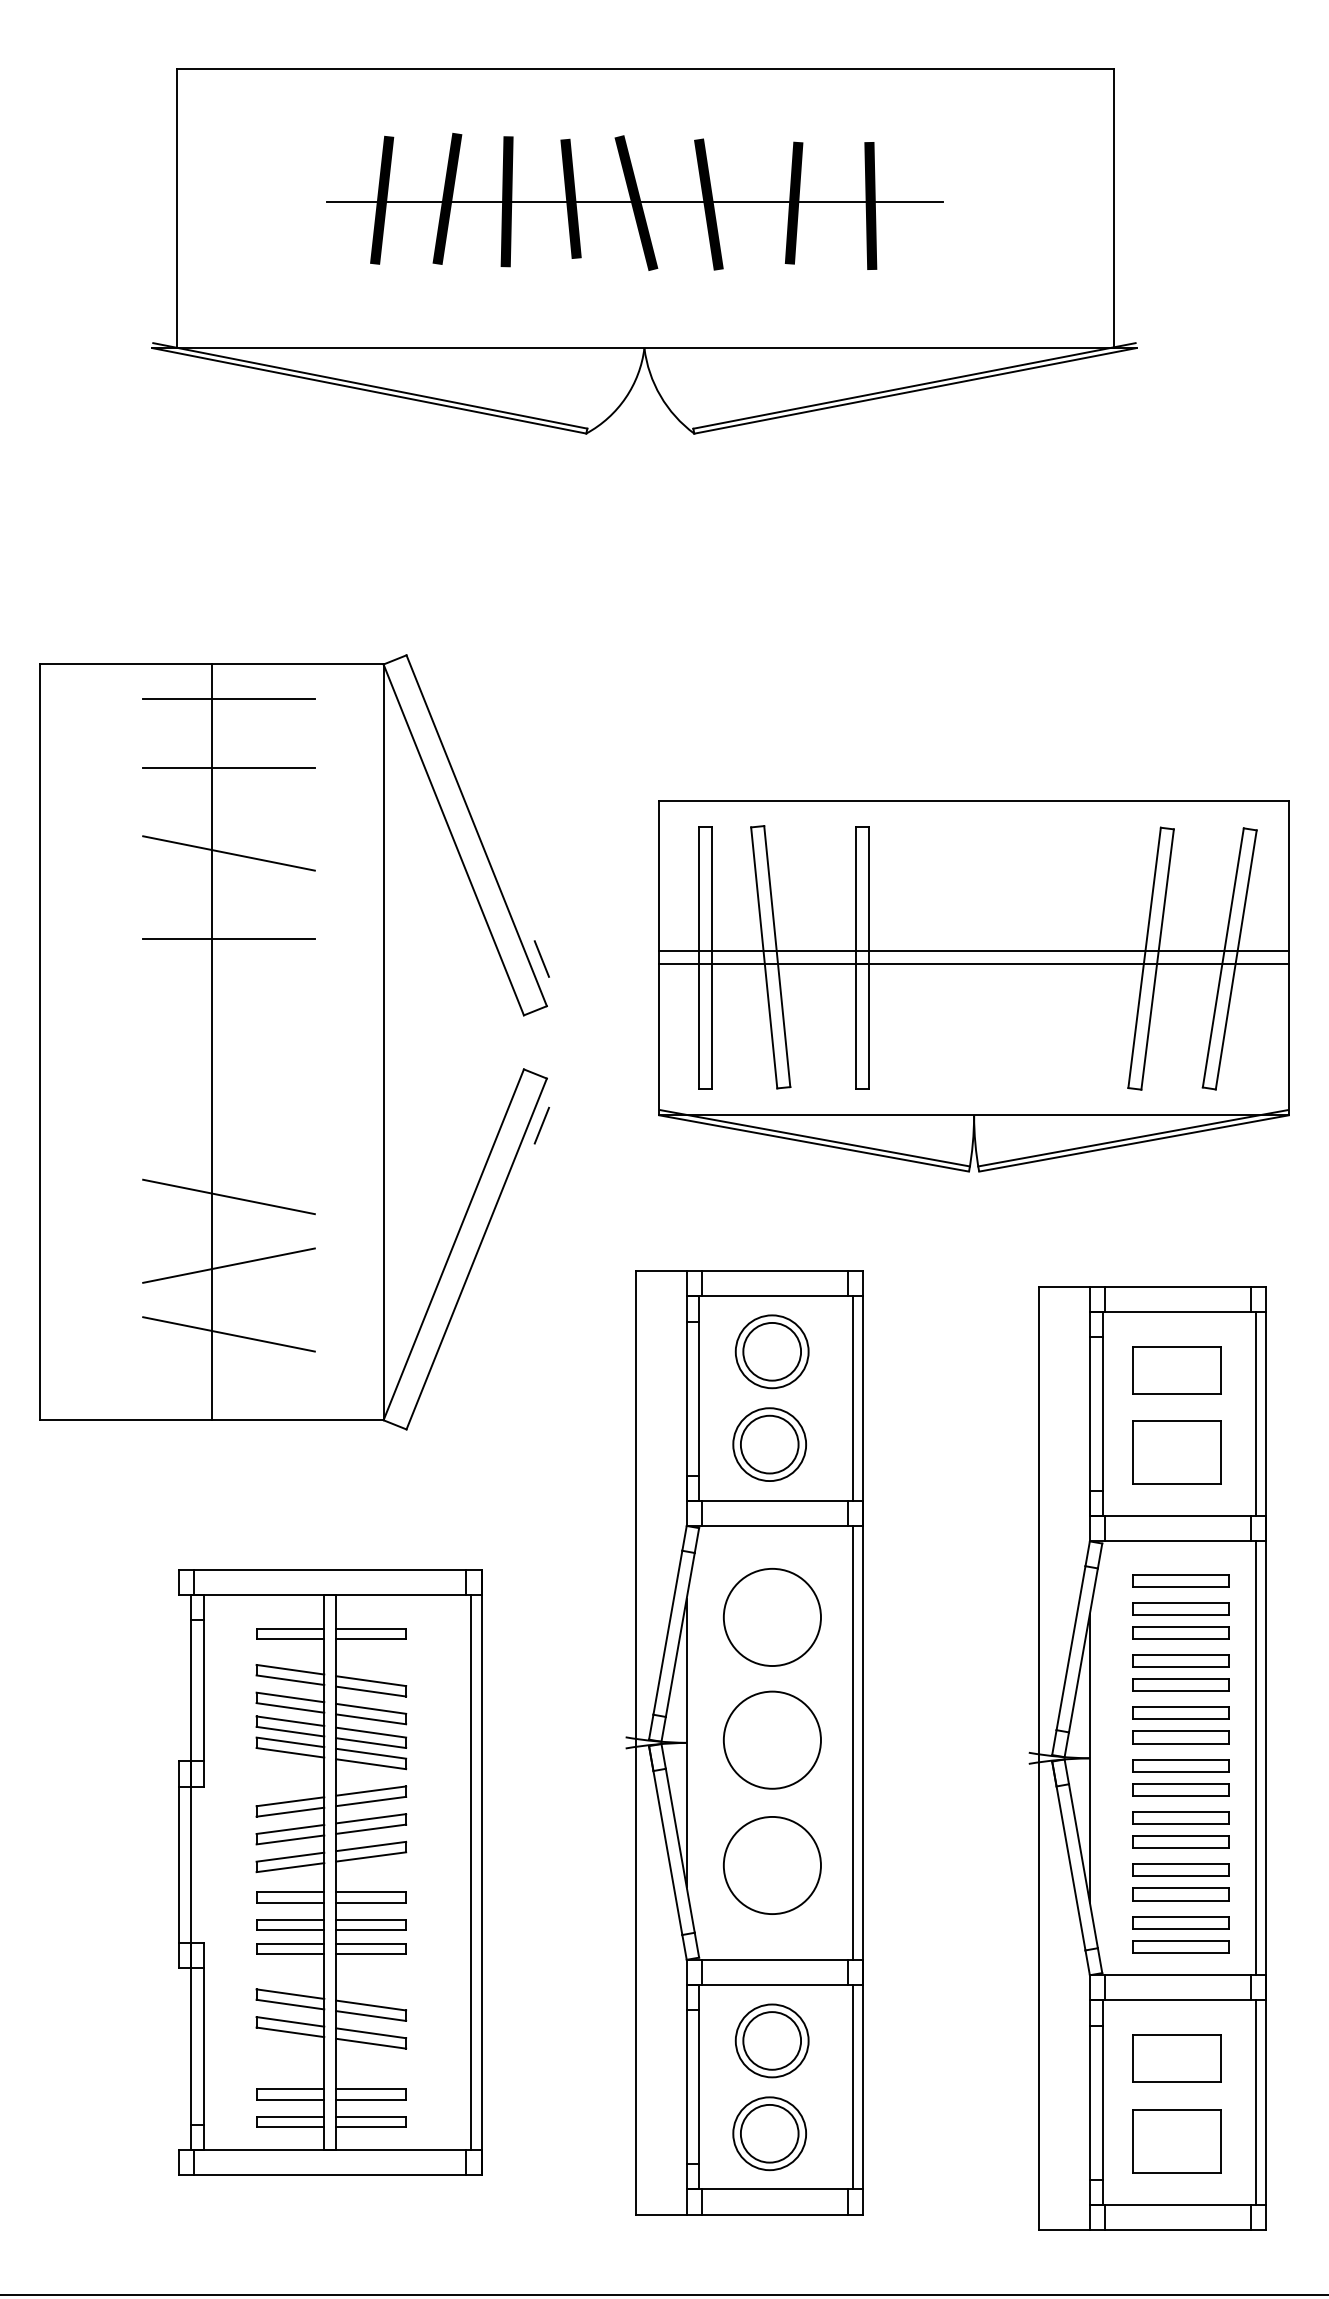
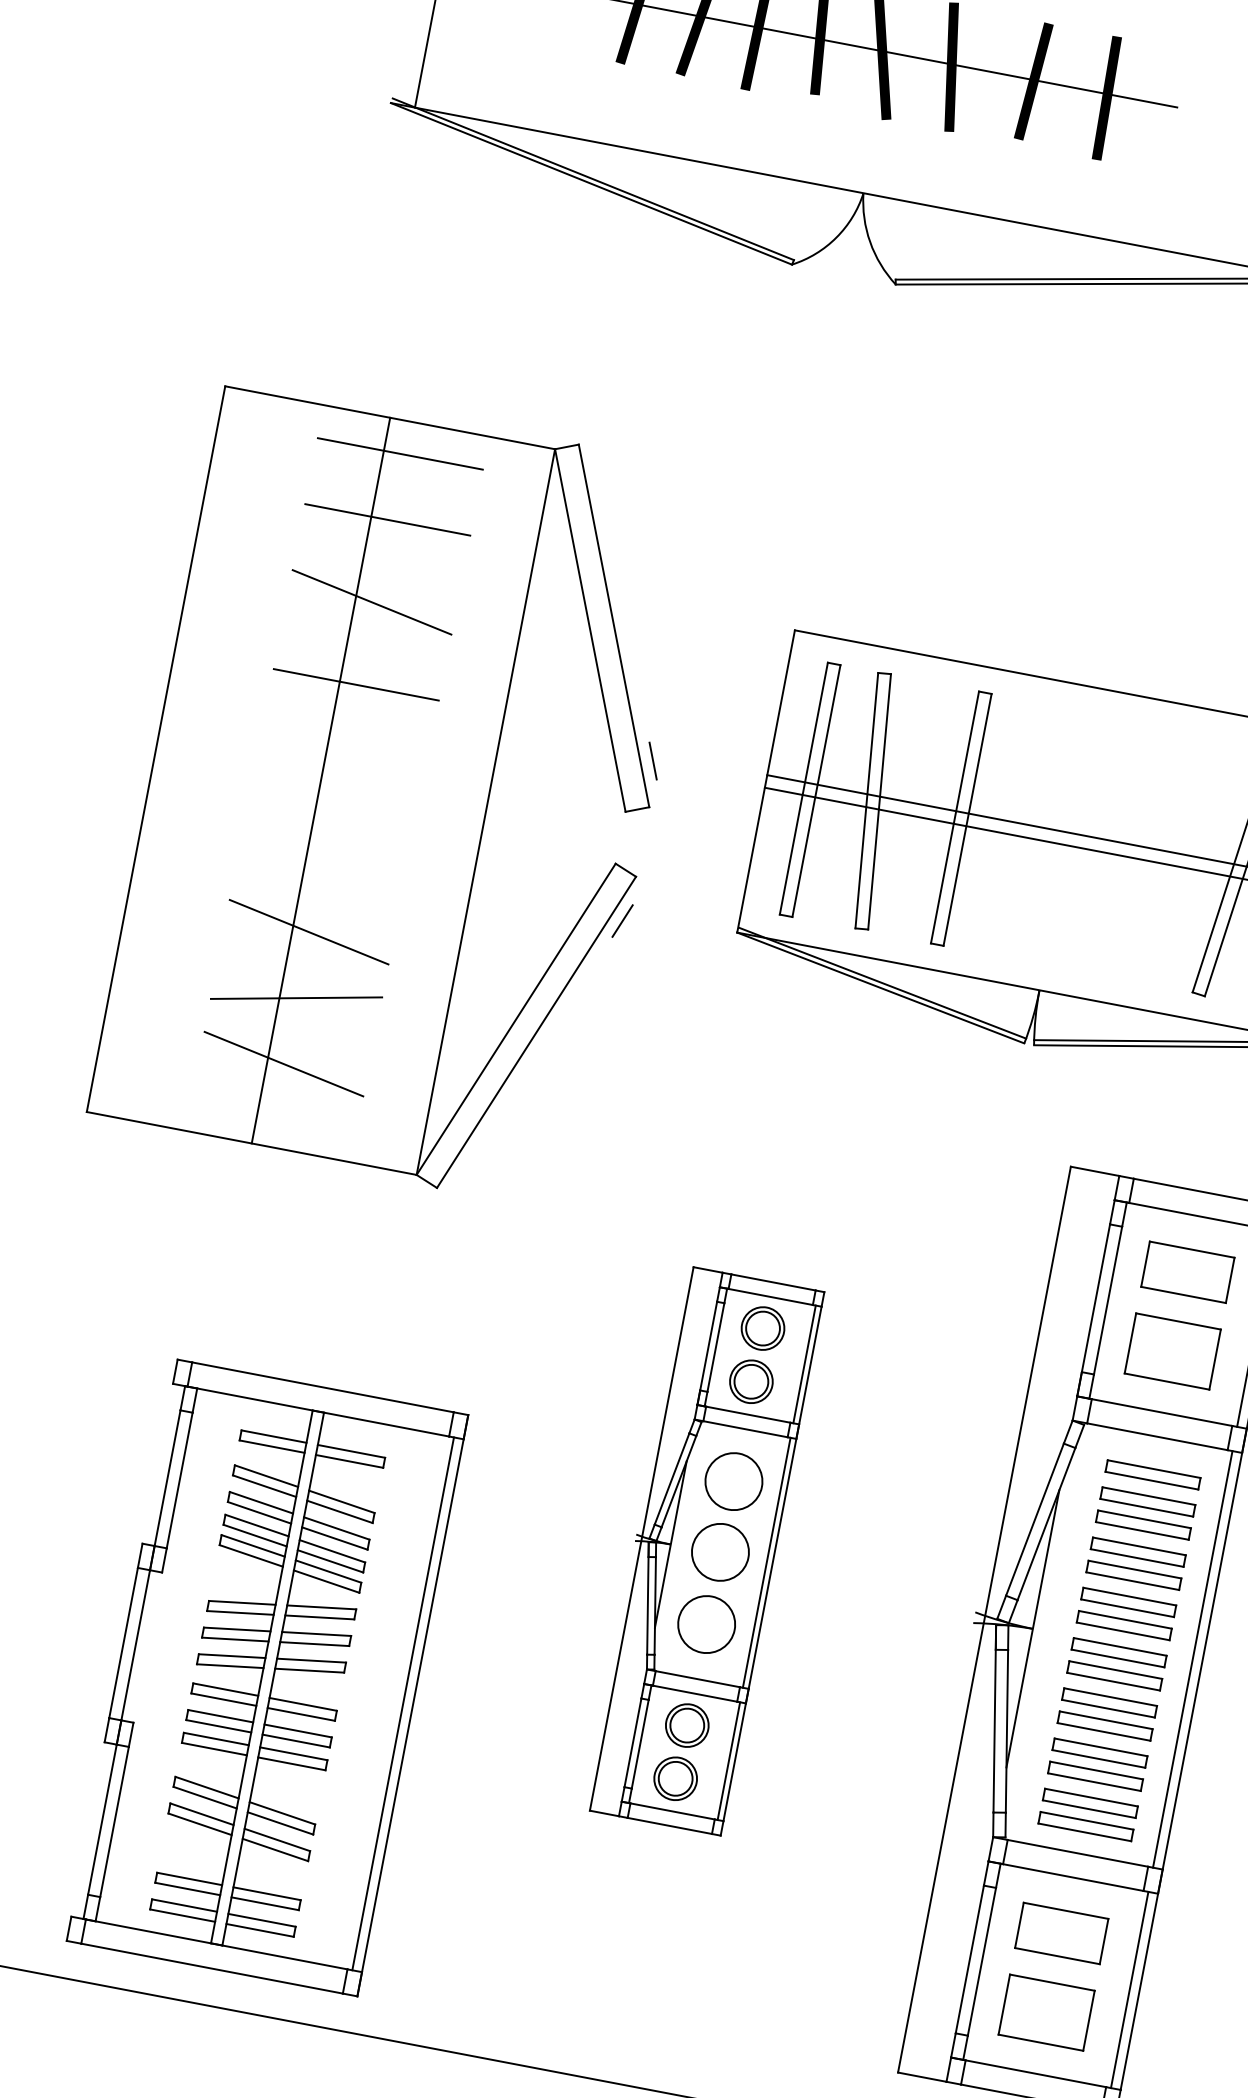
part: (744, 1742) -> (704, 1550), size x0.6
part: (330, 1872) -> (267, 1678), moved

